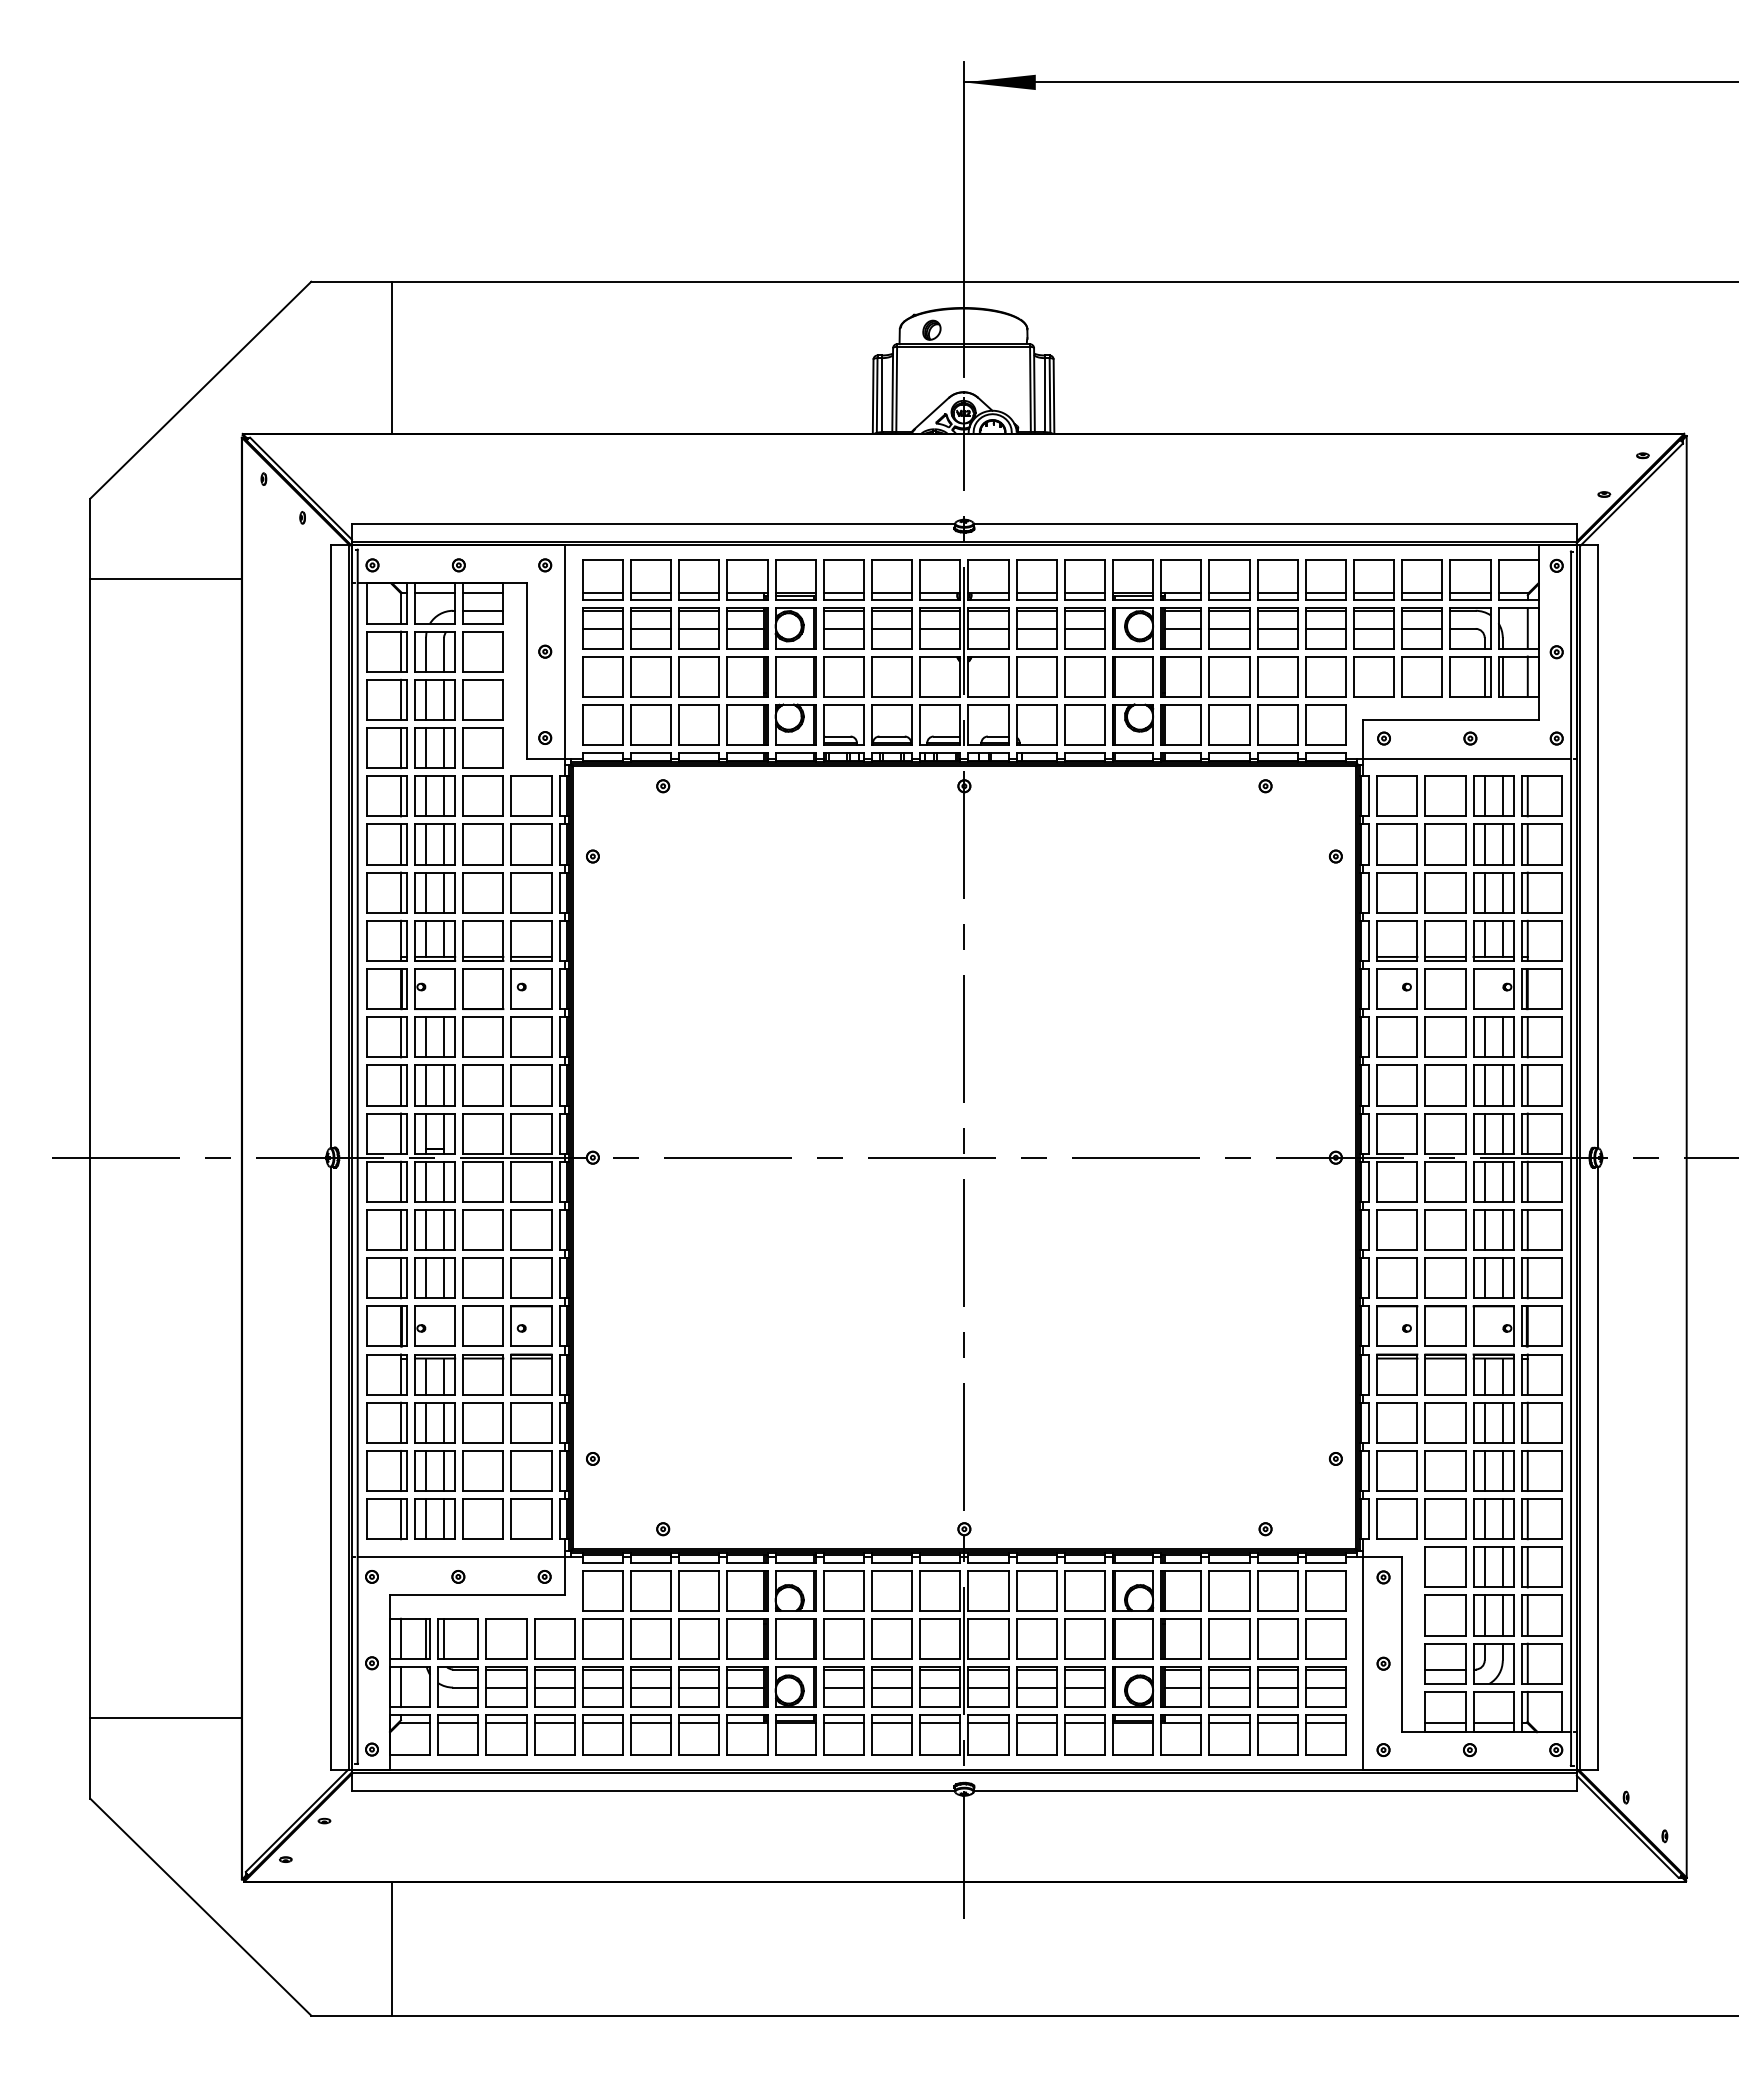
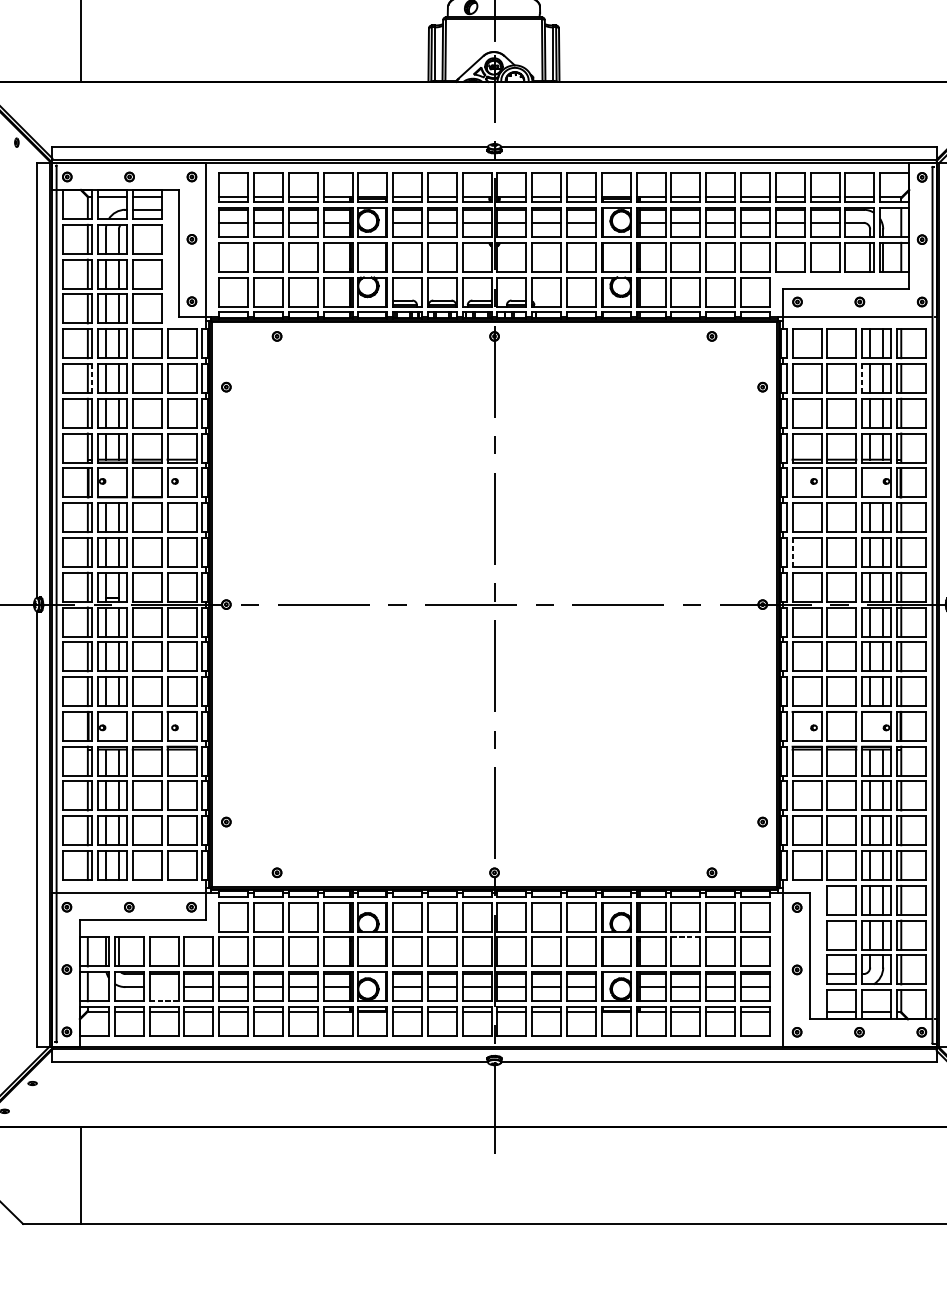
line: (406, 844) -> (91, 378), solid -> dashed
line: (1473, 844) -> (862, 378), solid -> dashed
line: (1377, 1085) -> (792, 552), solid -> dashed
line: (1228, 1618) -> (685, 937), solid -> dashed
line: (506, 1687) -> (164, 987), removed
line: (507, 1707) -> (164, 1001), solid -> dashed

